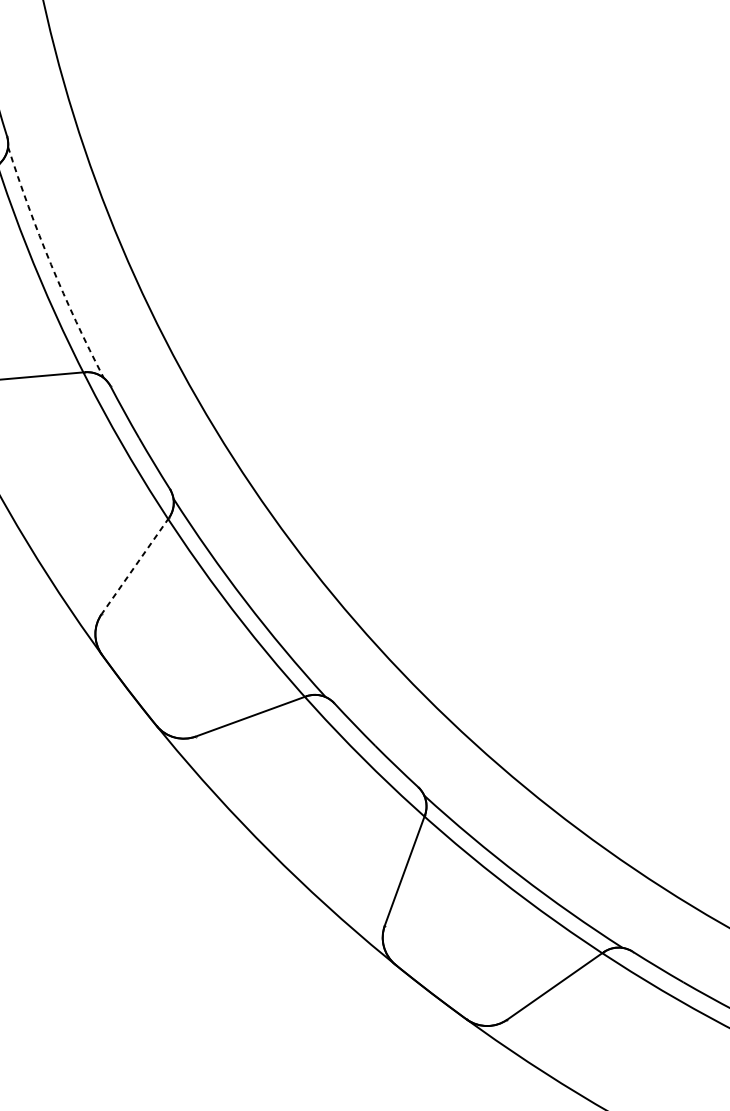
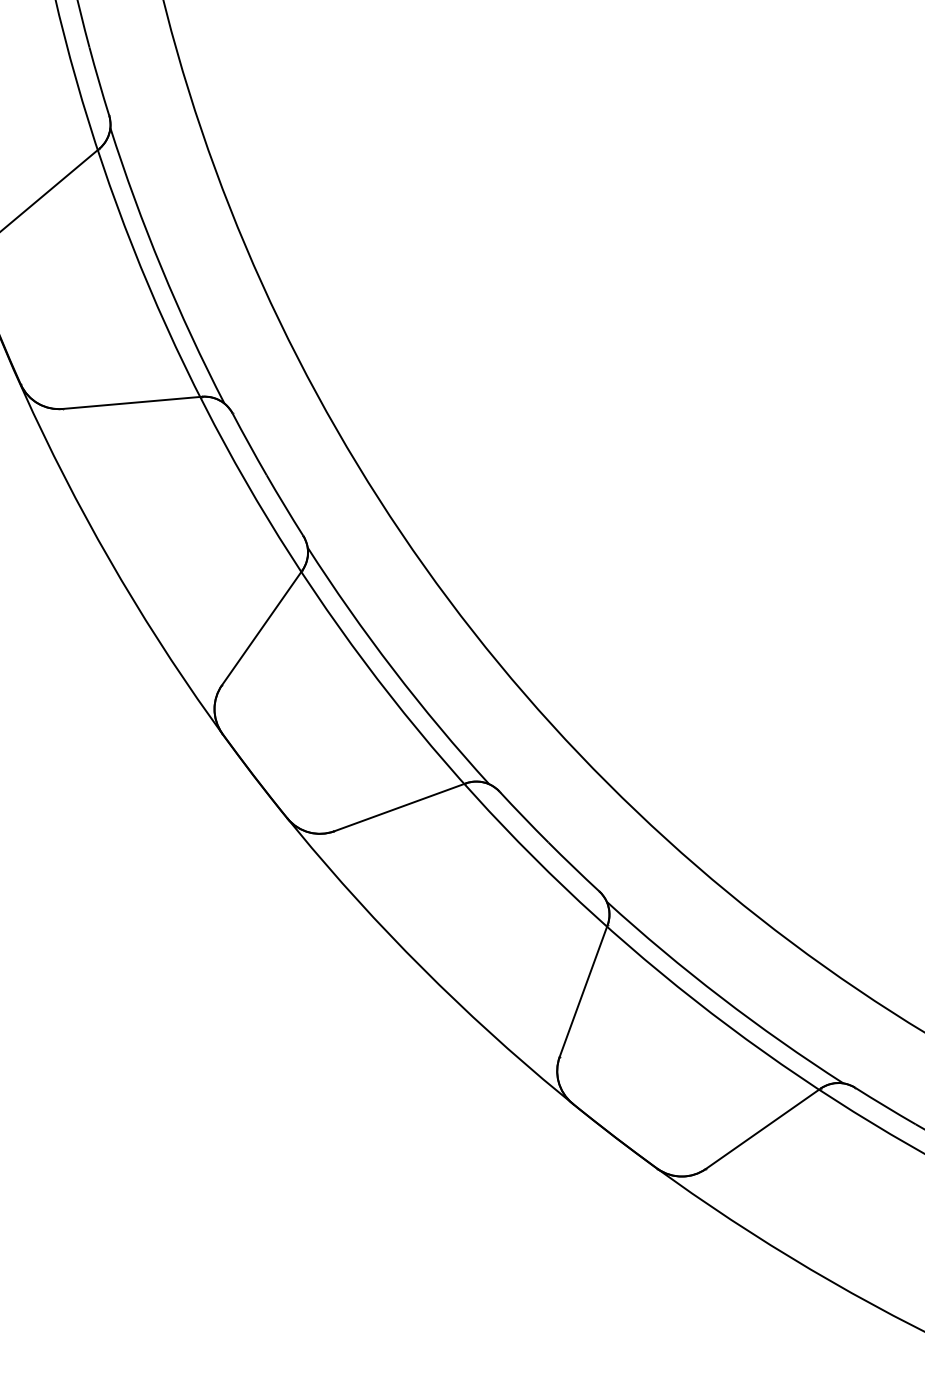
arc: (50, 264) -> (161, 268), dashed -> solid
line: (135, 565) -> (262, 627), dashed -> solid

